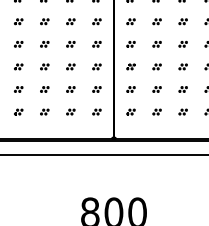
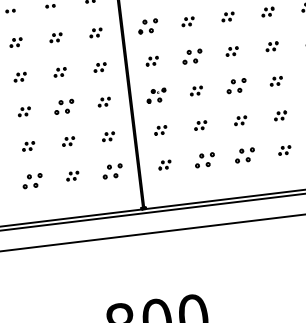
part: (130, 21) -> (147, 26), size x1.6
part: (156, 43) -> (191, 55), size x1.6
part: (70, 66) -> (63, 106), size x1.6
part: (130, 66) -> (155, 95), size x1.6
part: (182, 66) -> (235, 85), size x1.6
part: (44, 111) -> (32, 180), size x1.6
part: (96, 111) -> (111, 170), size x1.6
part: (156, 111) -> (203, 159), size x1.6
part: (182, 111) -> (243, 154), size x1.6

